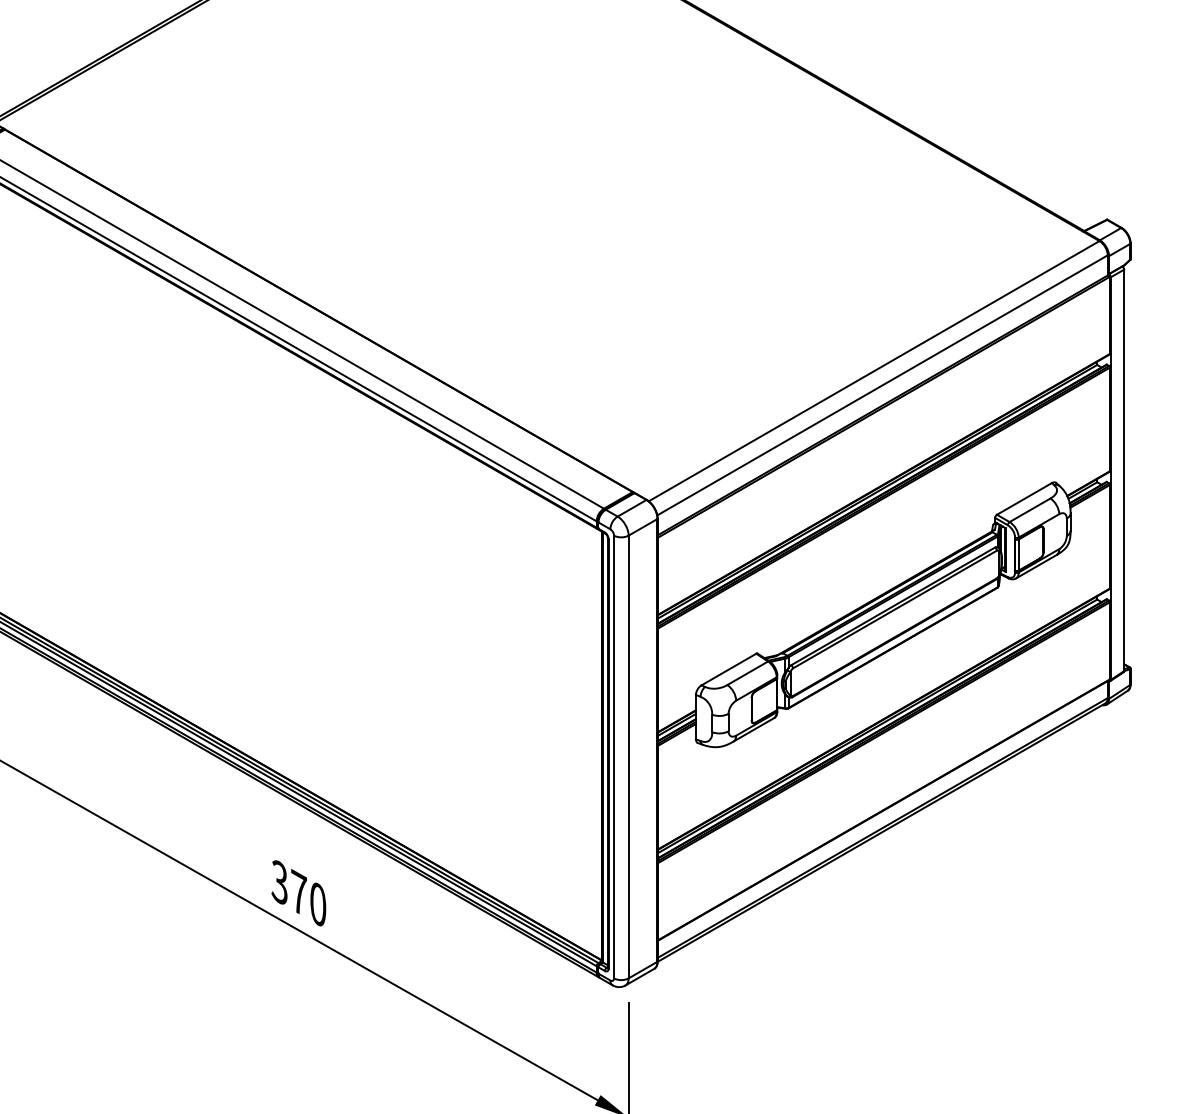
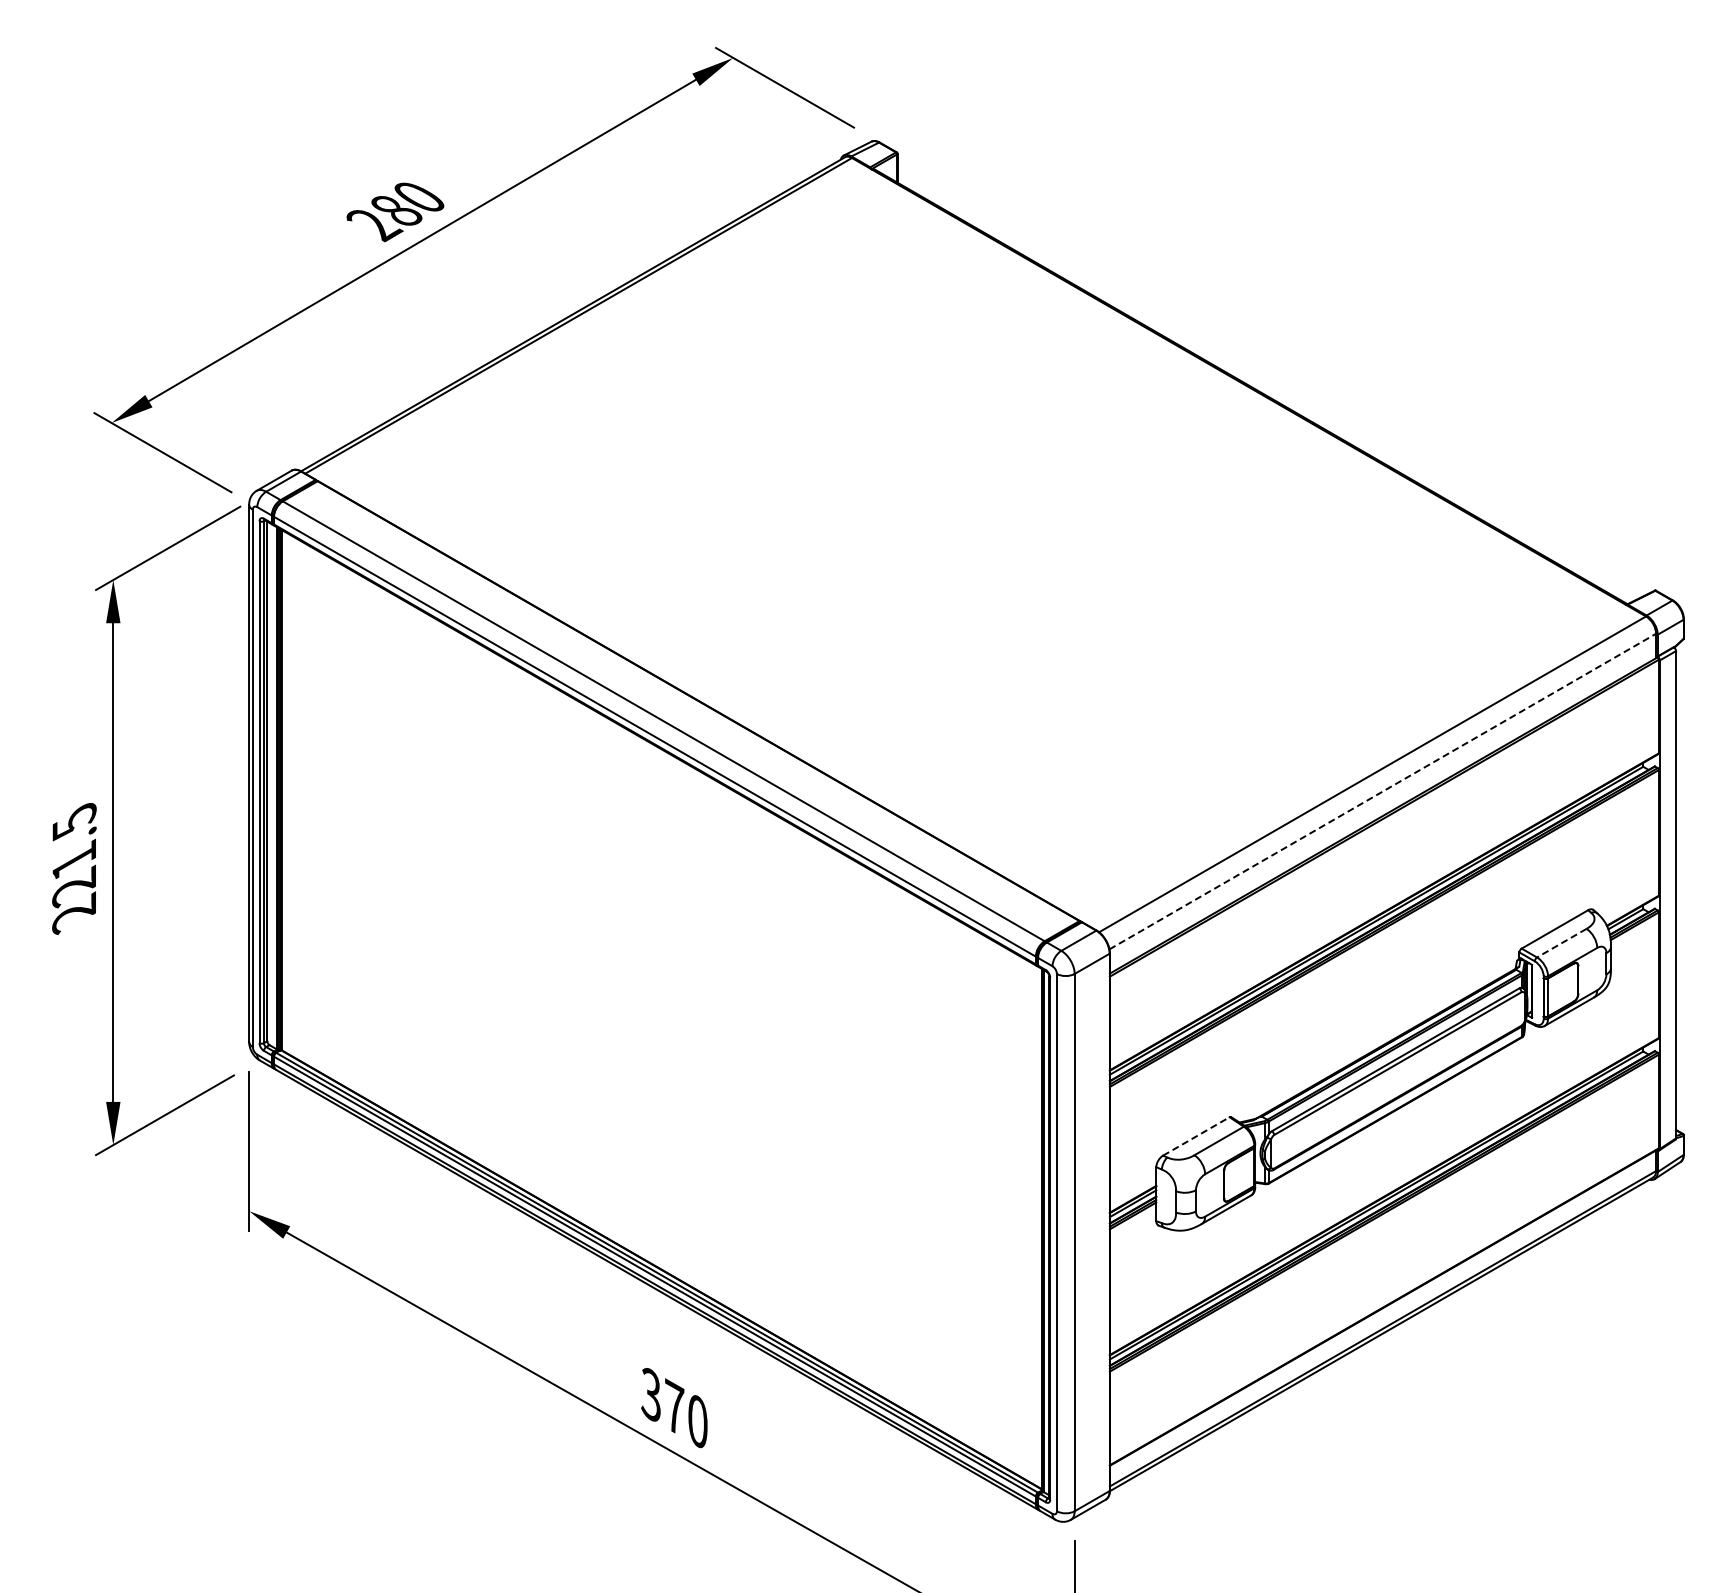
line: (882, 385) -> (1382, 791), solid -> dashed
line: (1029, 510) -> (1561, 943), solid -> dashed
line: (729, 669) -> (1196, 1136), solid -> dashed

